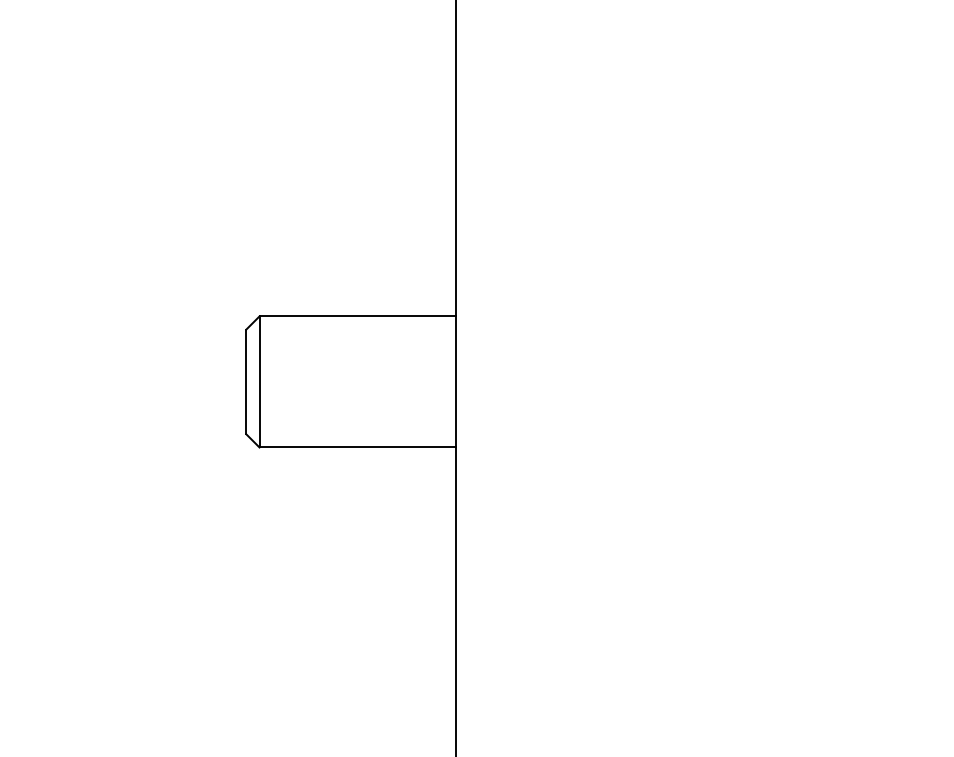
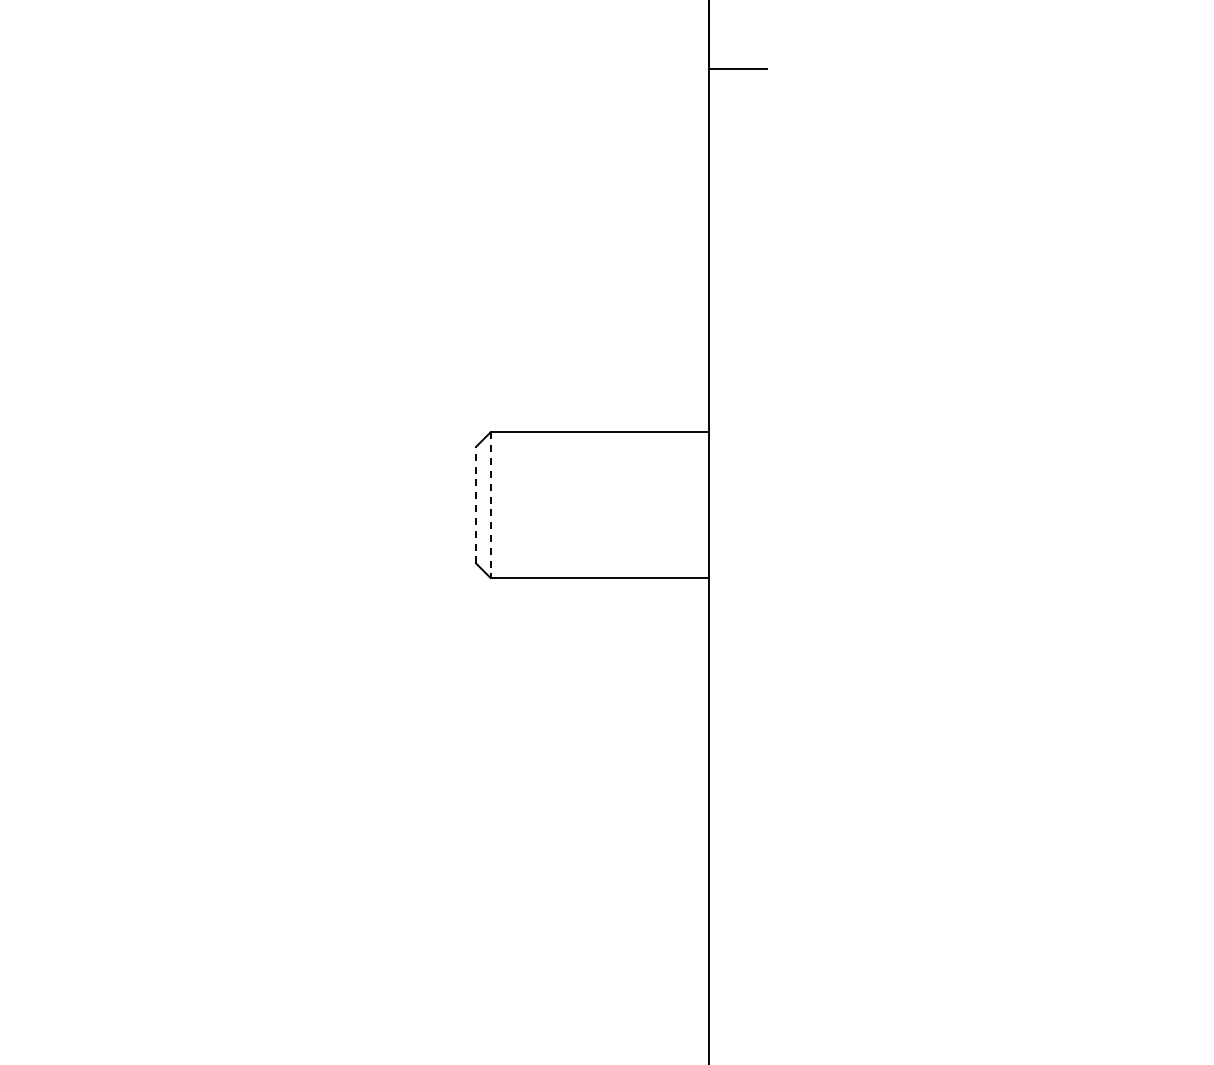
line: (246, 381) -> (476, 504), solid -> dashed
line: (259, 382) -> (490, 505), solid -> dashed

